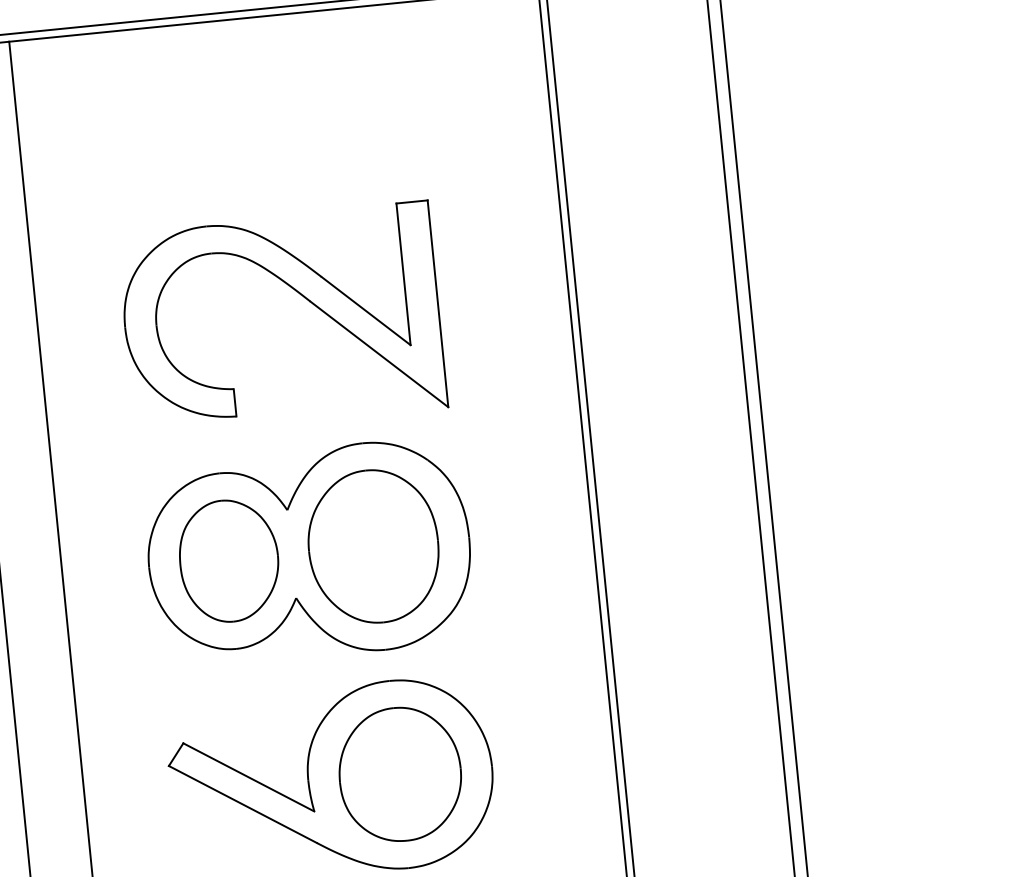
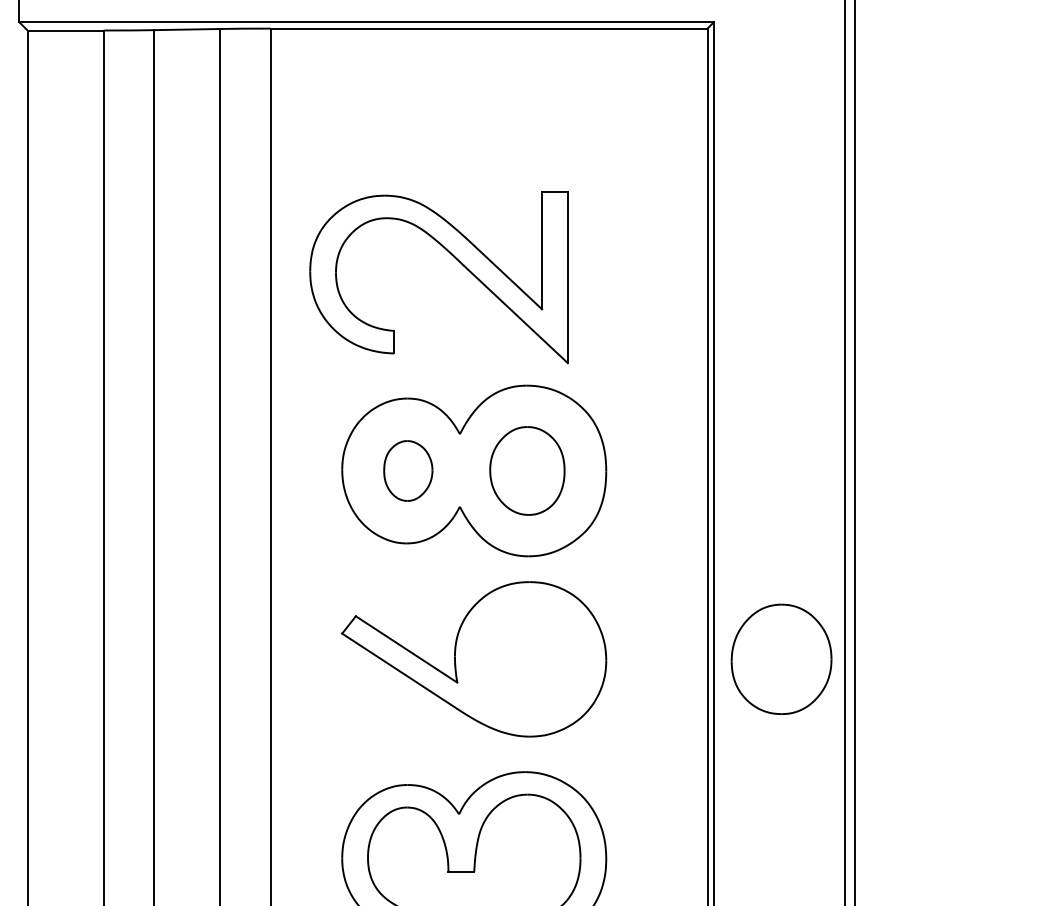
part: (299, 295) -> (455, 259), moved
part: (373, 545) -> (527, 470), size x0.7
part: (229, 560) -> (408, 470), size x0.6
part: (400, 773) -> (781, 658), moved

